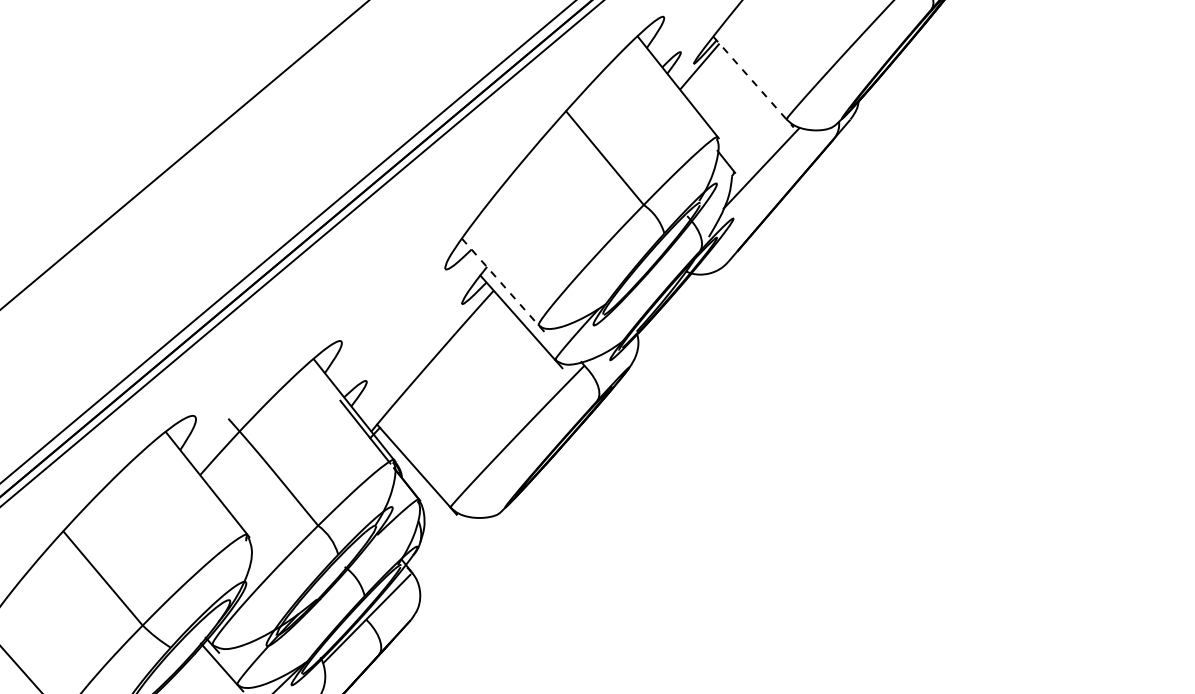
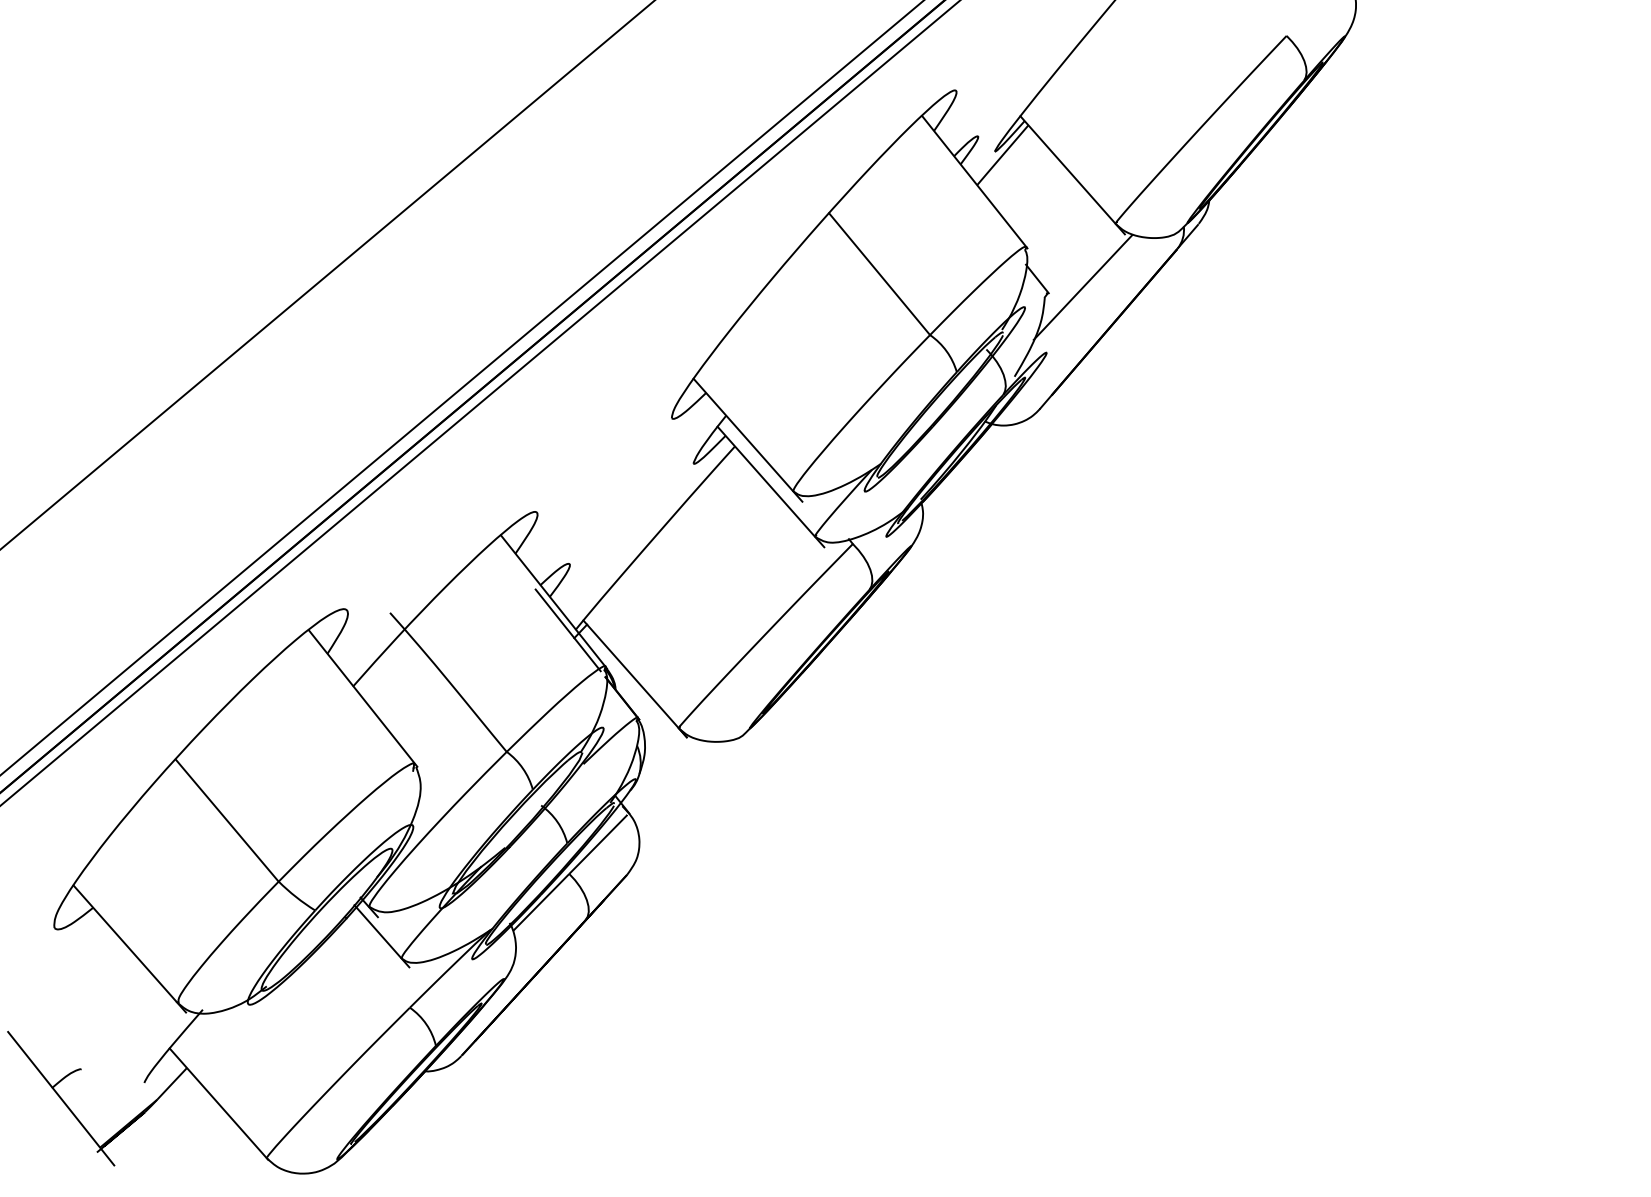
line: (753, 82) -> (1072, 175), dashed -> solid
line: (504, 286) -> (748, 440), dashed -> solid

